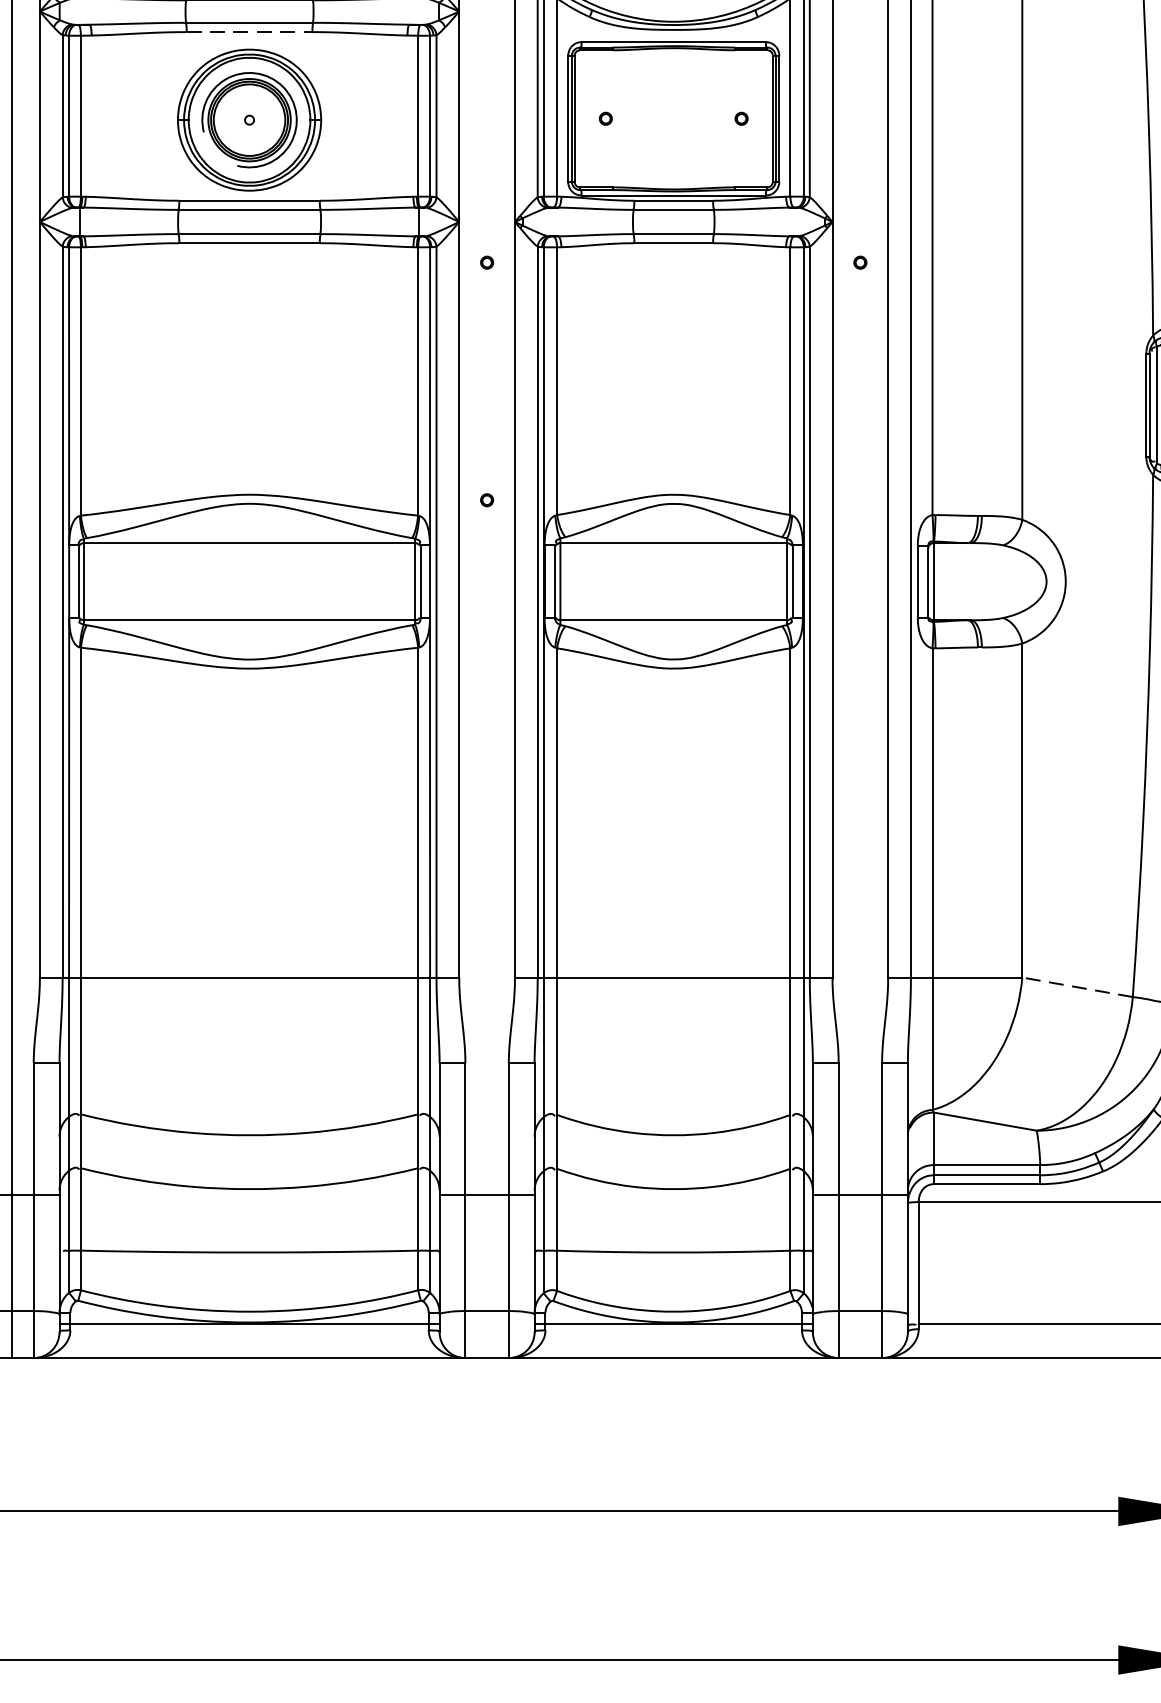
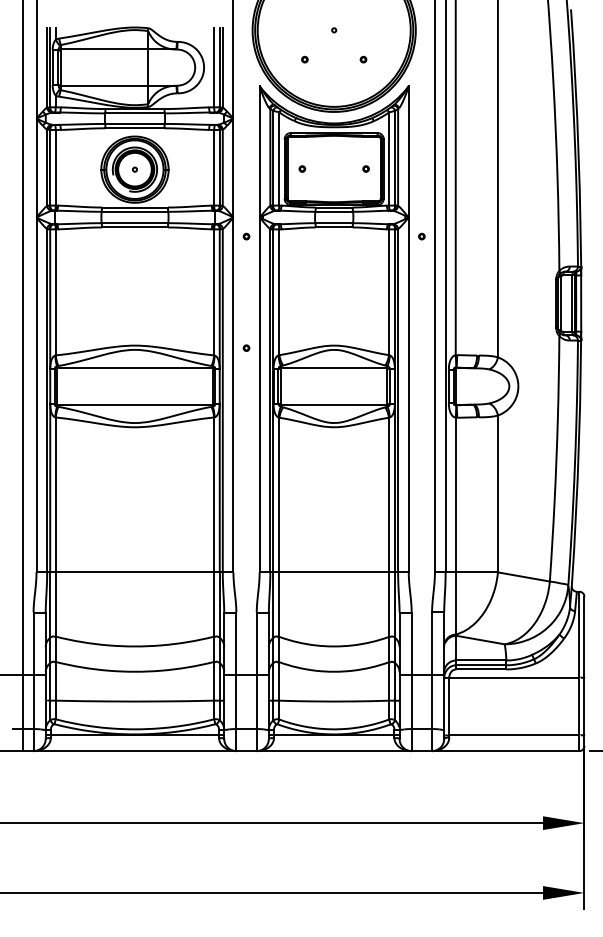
line: (248, 32) -> (134, 128), dashed -> solid
line: (1076, 986) -> (523, 576), dashed -> solid

